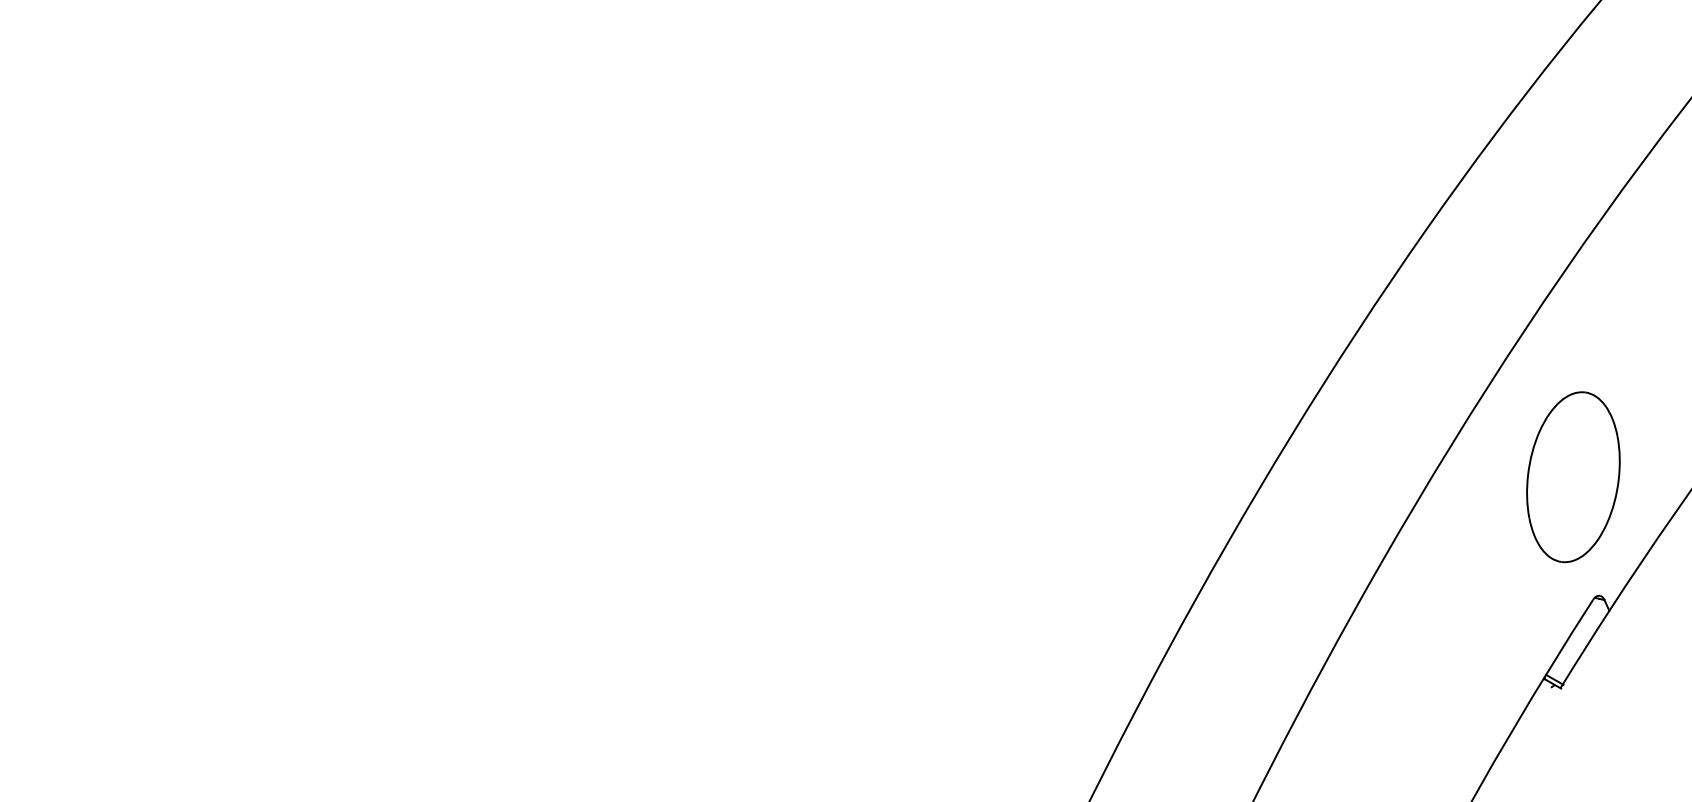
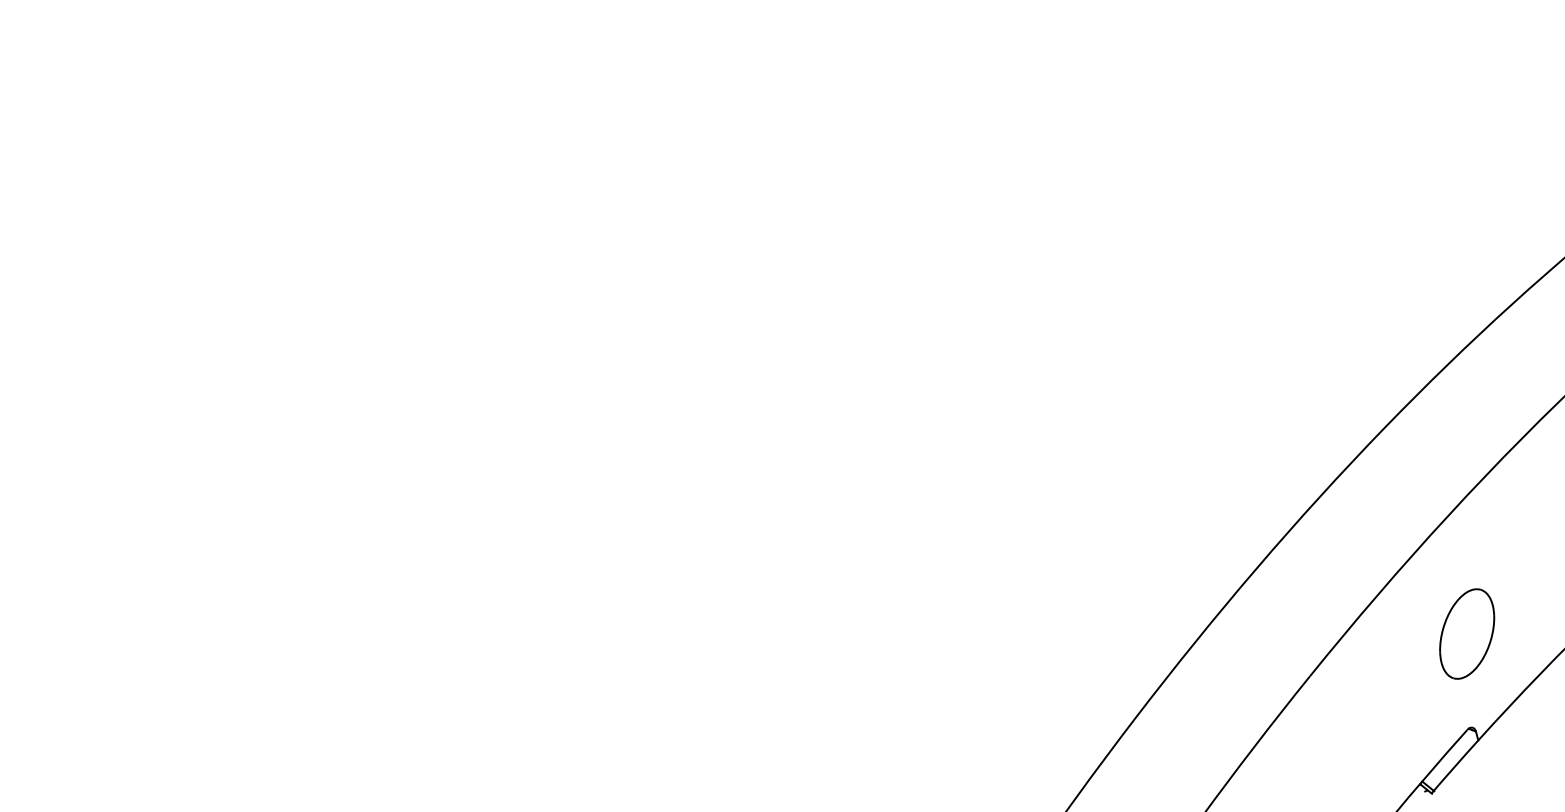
part: (1572, 476) -> (1466, 633), size x0.7

